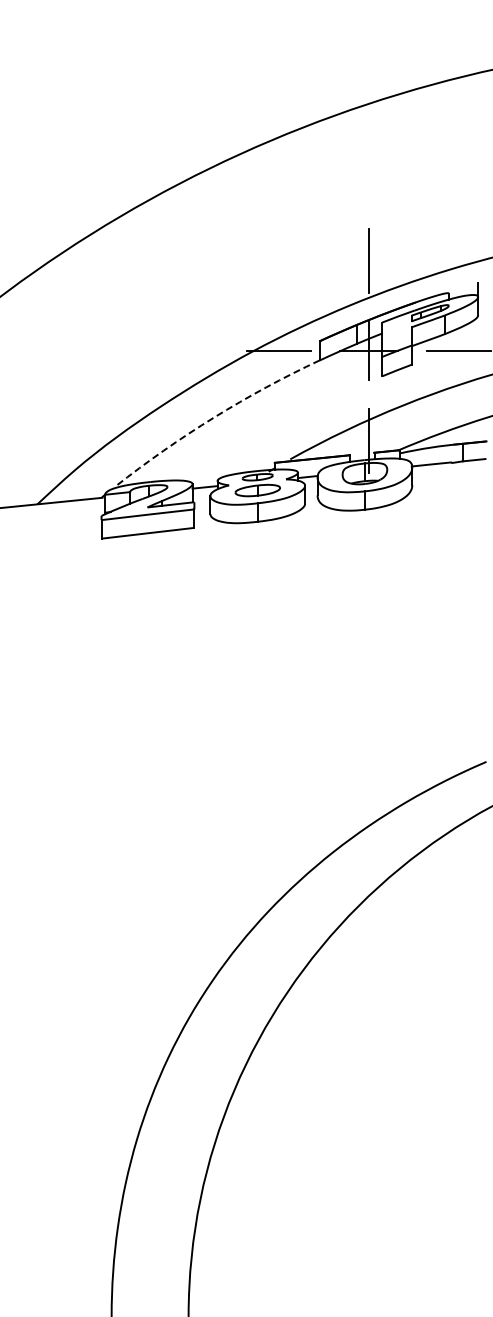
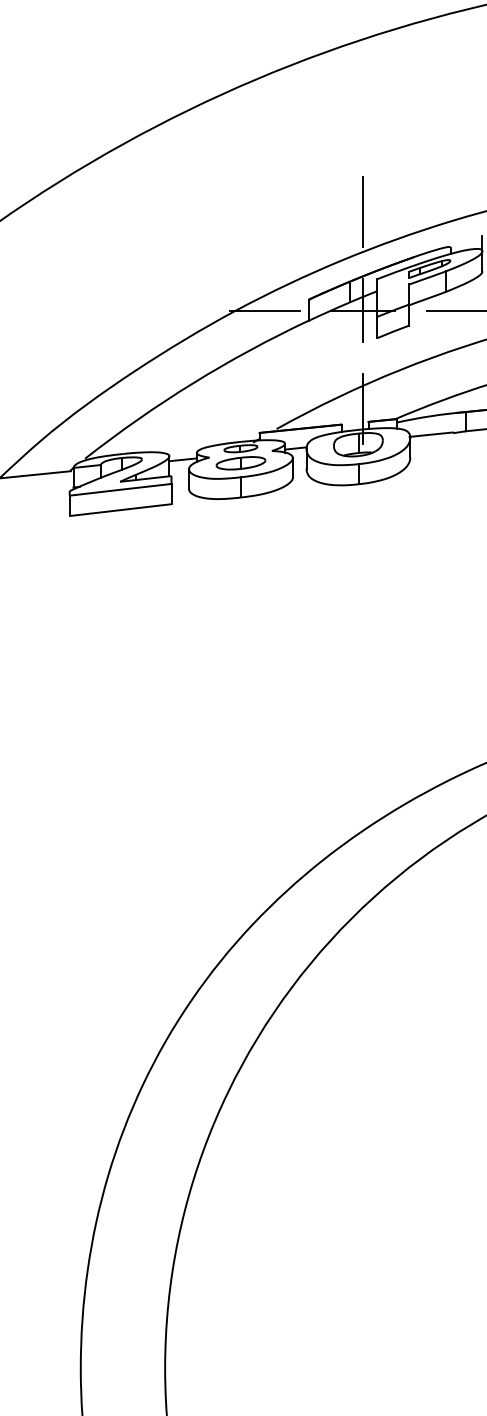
arc: (214, 417) -> (193, 383), dashed -> solid

